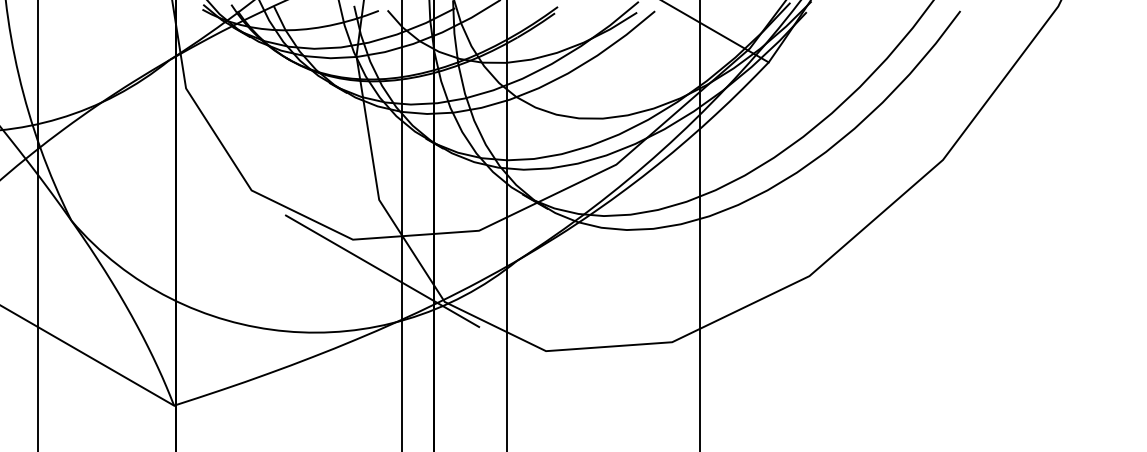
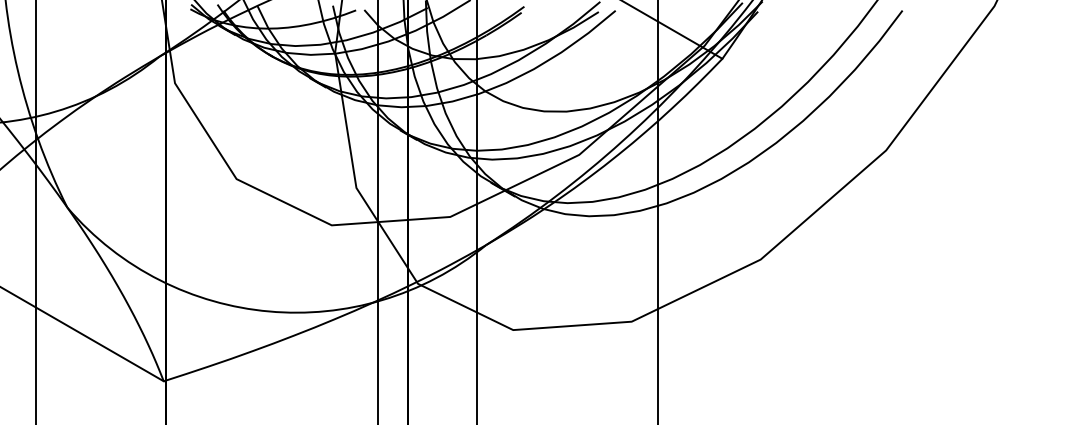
line: (382, 270) -> (359, 254), removed

